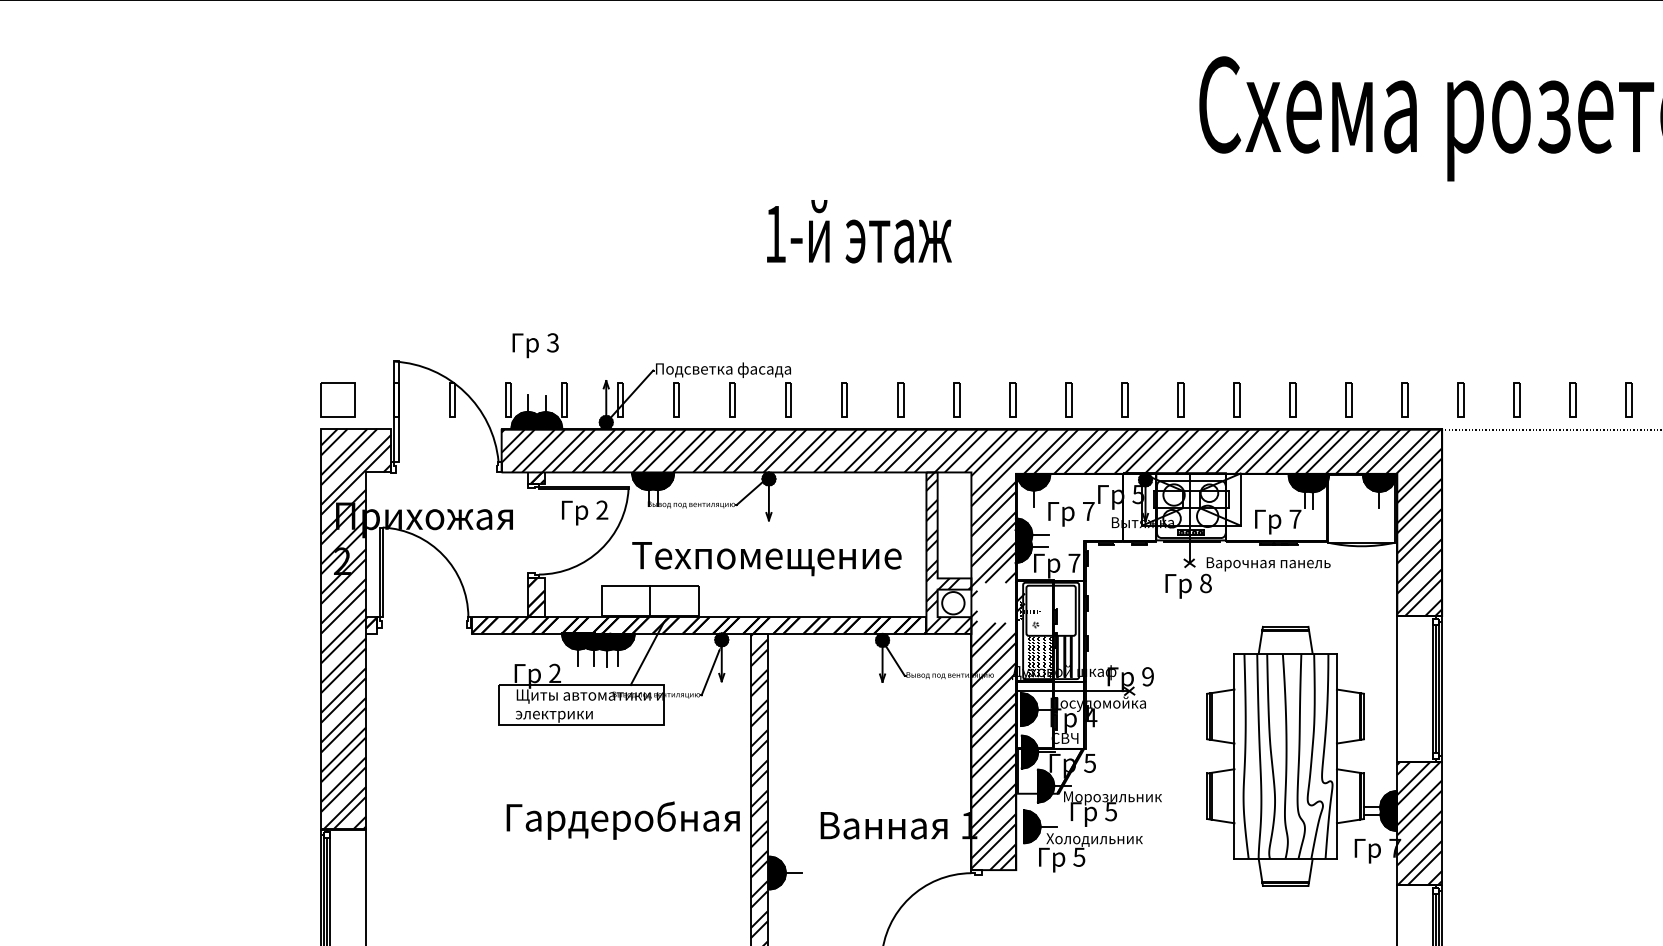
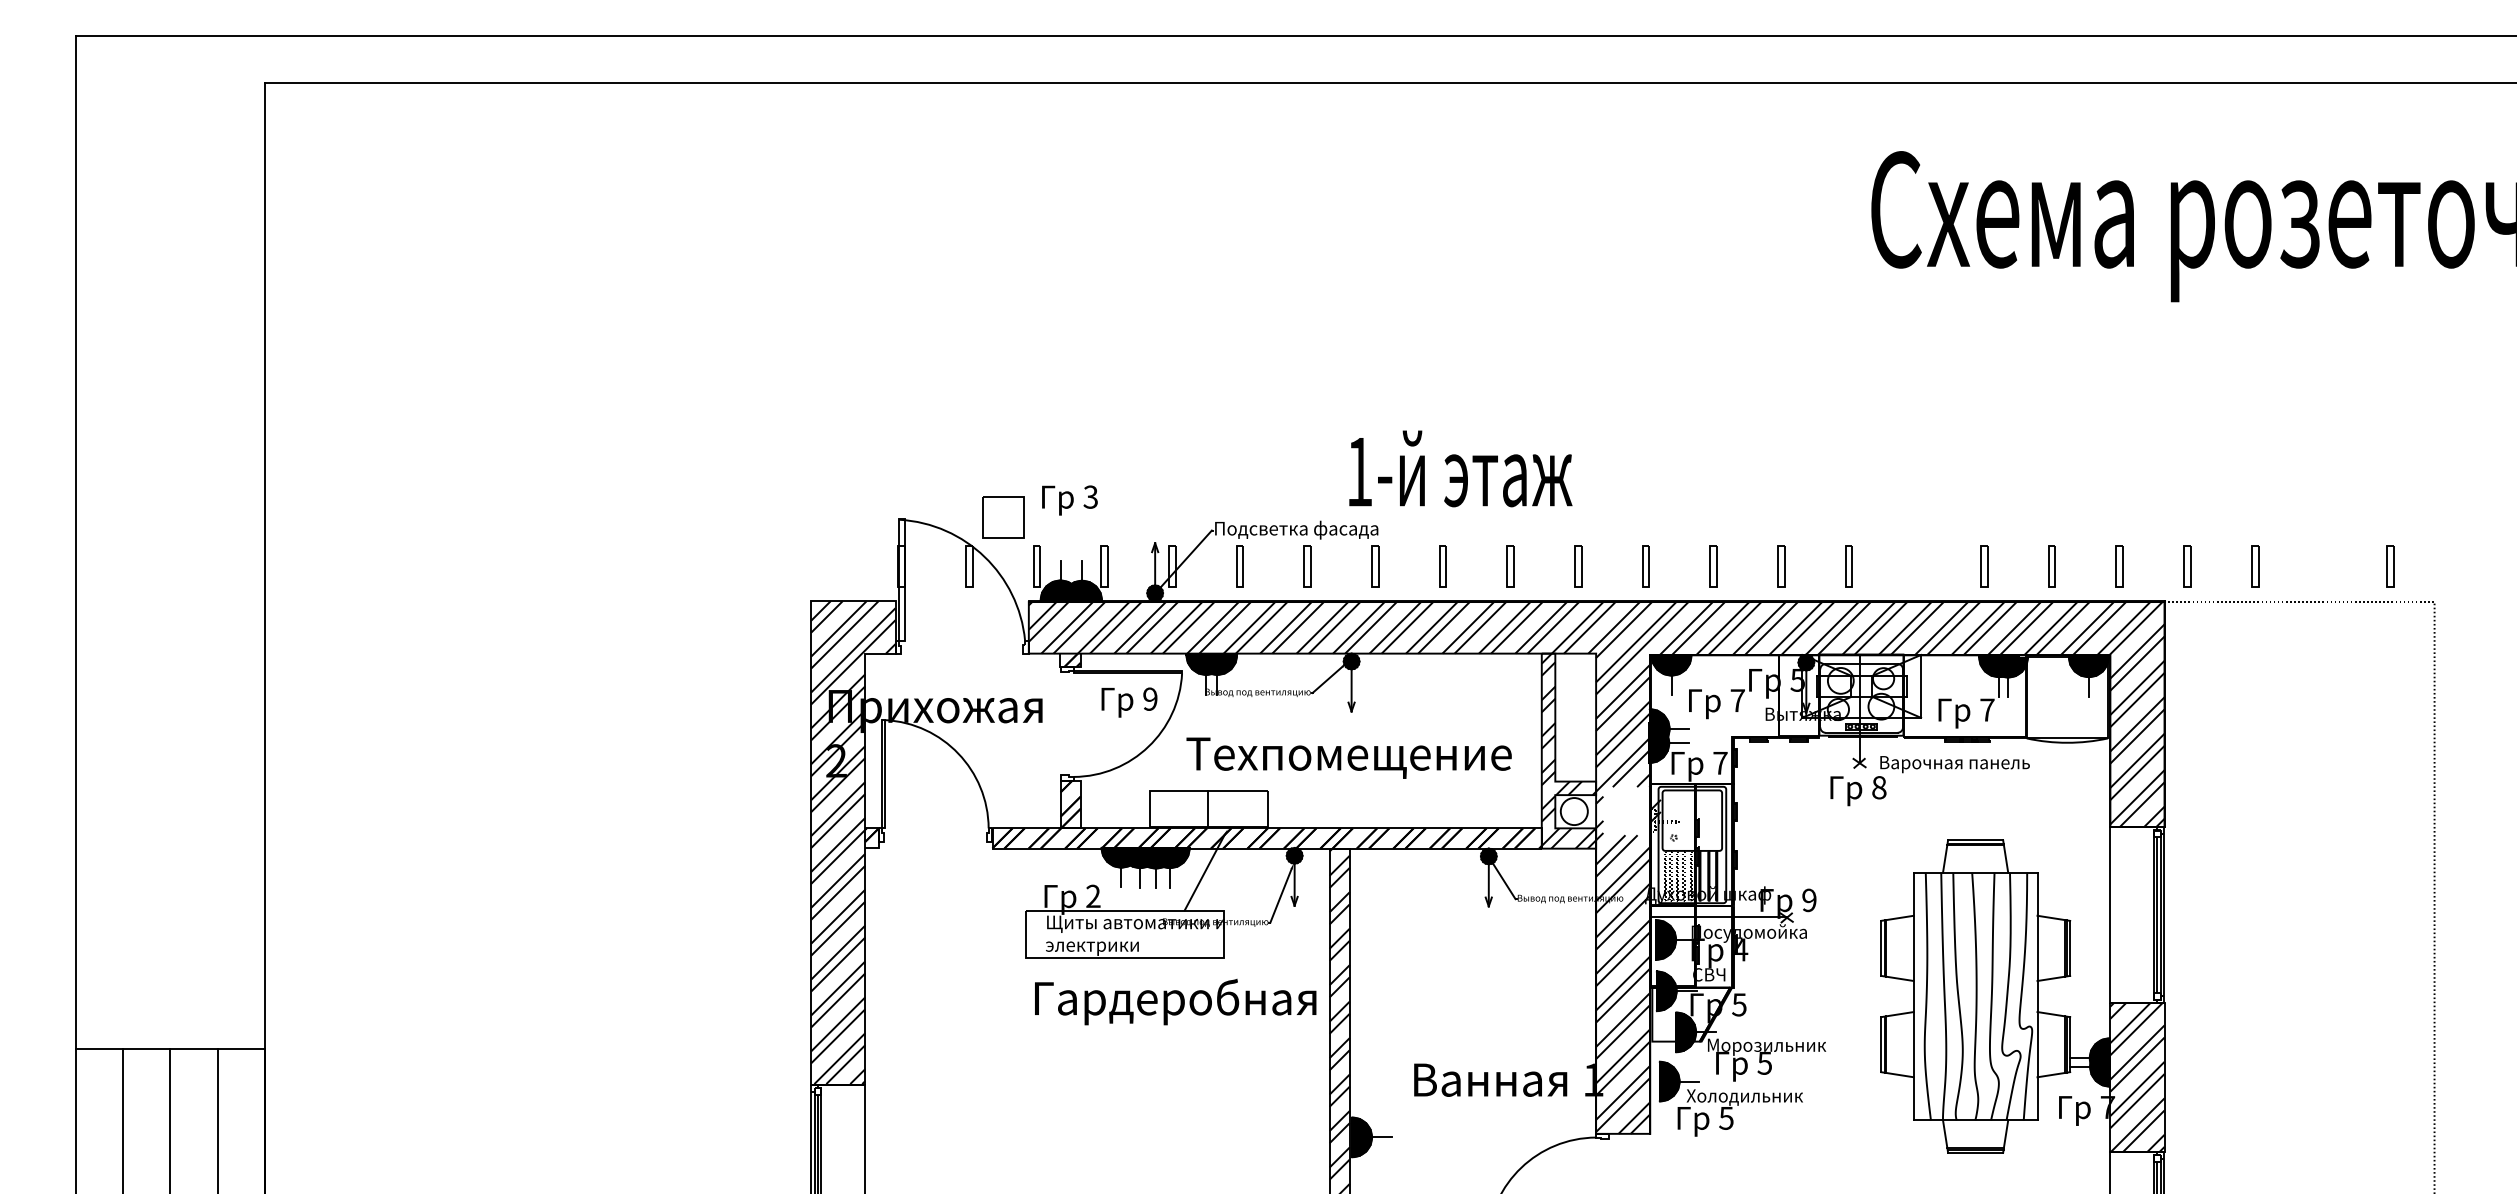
text: (859, 231) -> (1460, 468), moved
part: (338, 400) -> (1003, 517), moved
part: (1236, 400) -> (1916, 566), removed
part: (1572, 400) -> (2322, 566), removed
text: (602, 509) -> (1150, 698), 2 -> 9
text: (623, 820) -> (1175, 1001), moved

